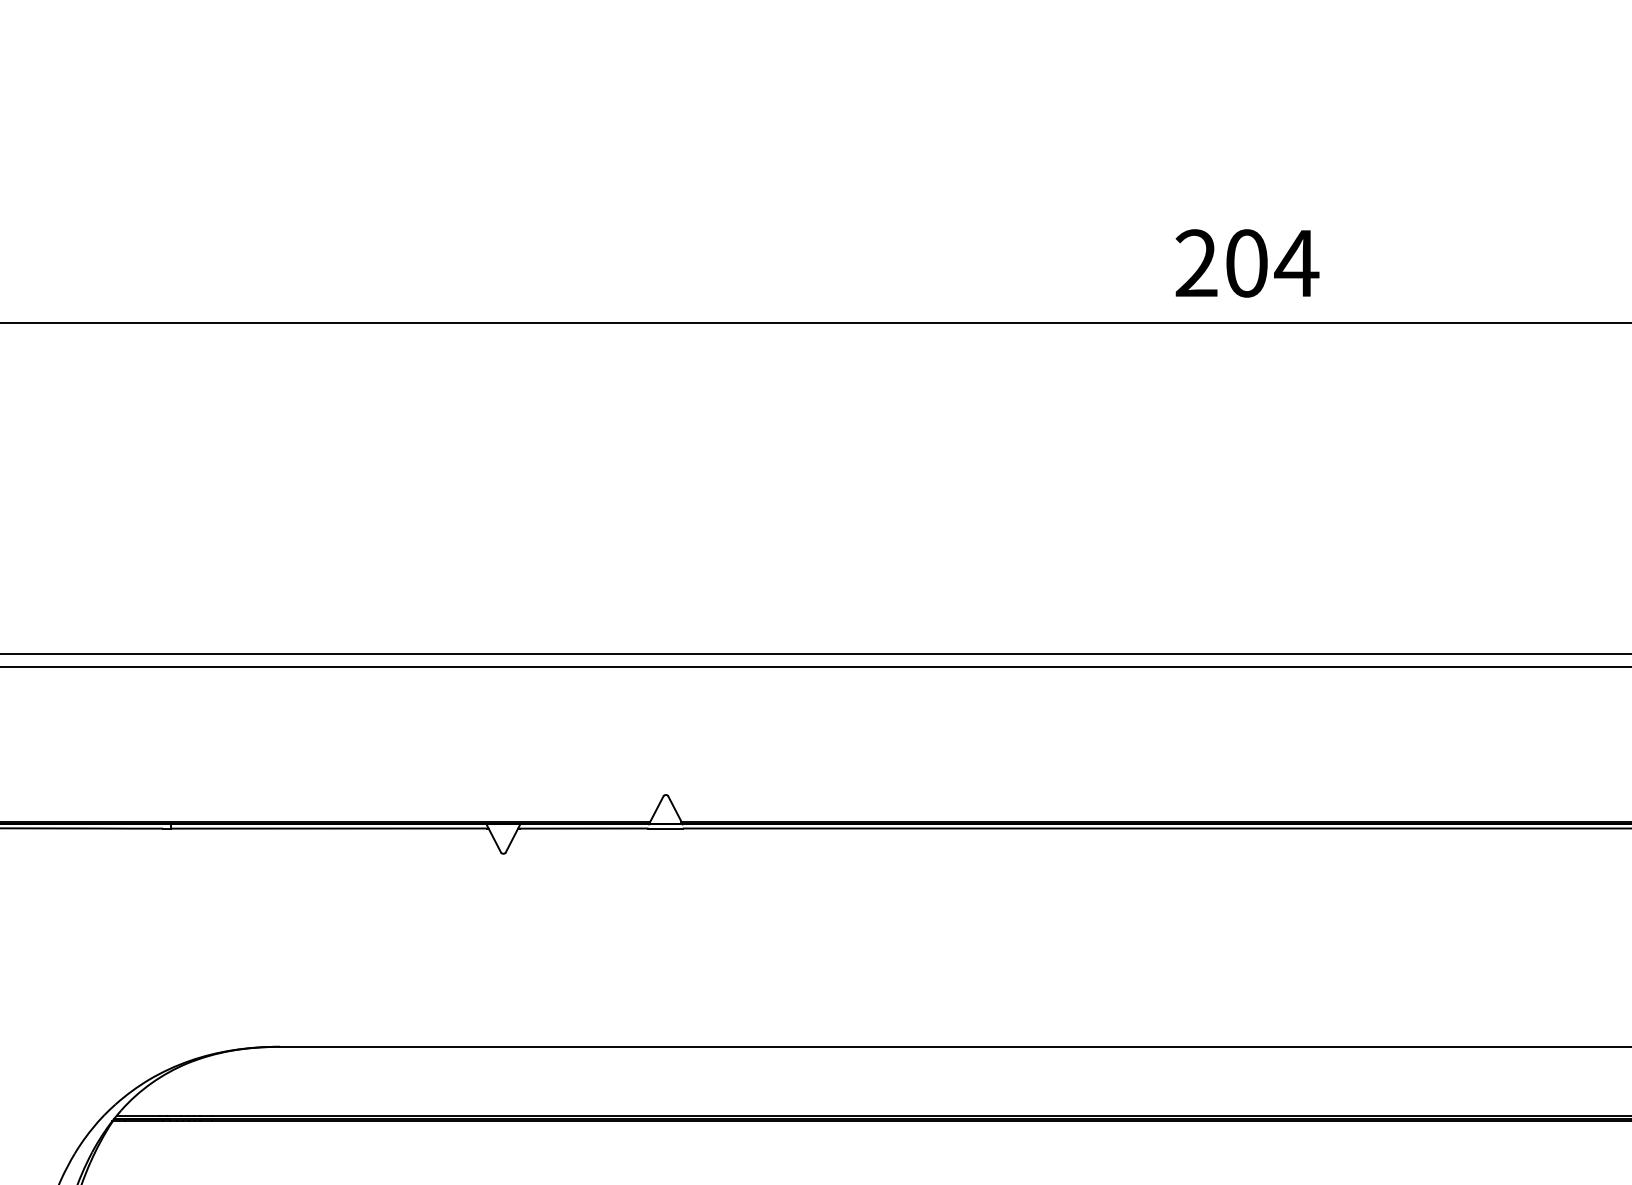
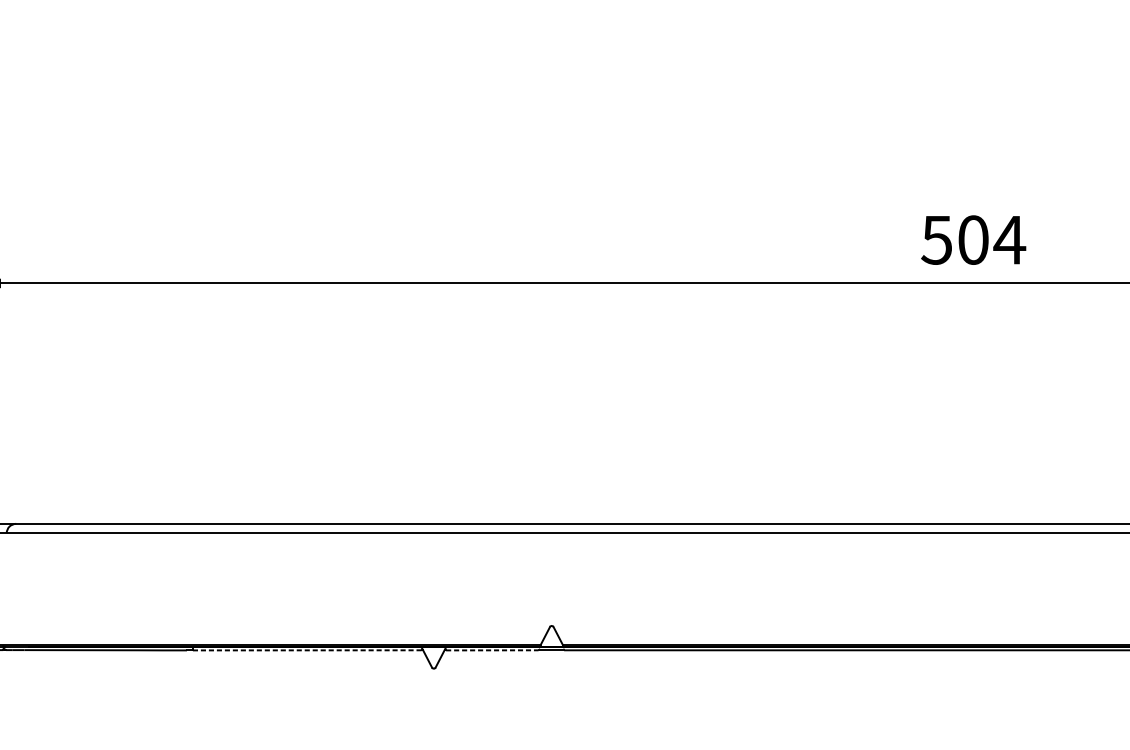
text: (1195, 263) -> (936, 240), 204 -> 504
line: (329, 828) -> (307, 650), solid -> dashed
line: (583, 828) -> (491, 650), solid -> dashed

